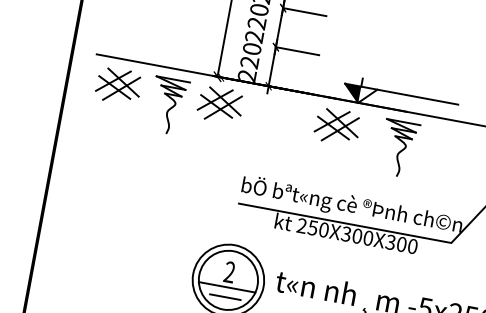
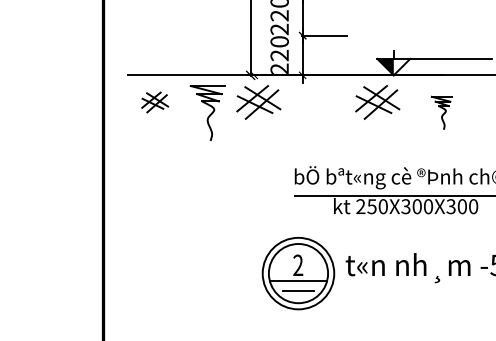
part: (118, 85) -> (154, 102), size x0.6
part: (398, 148) -> (441, 112), size x0.6

